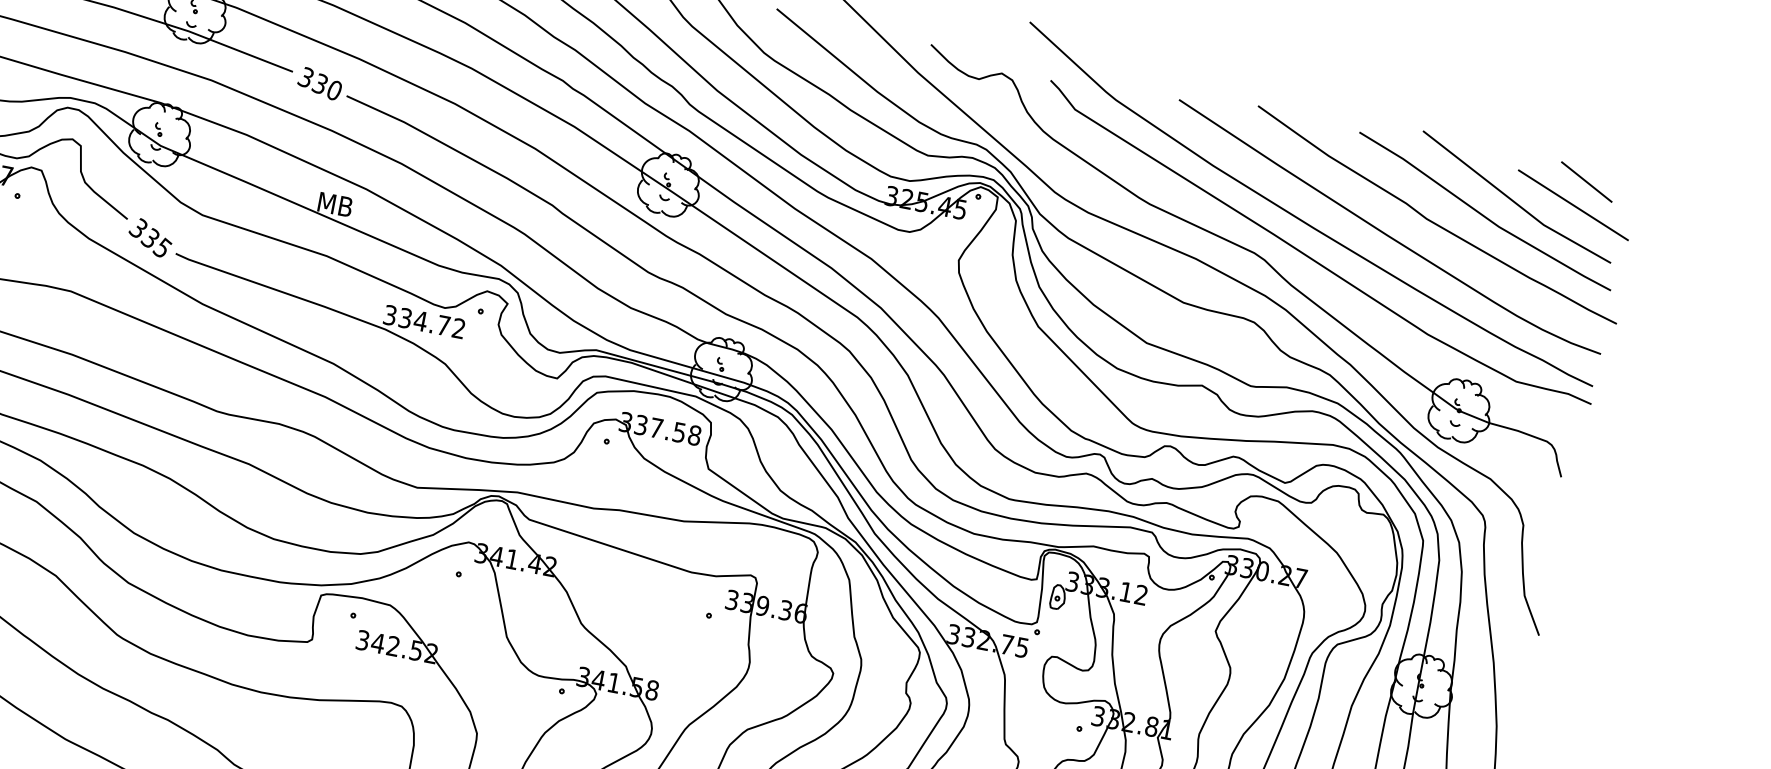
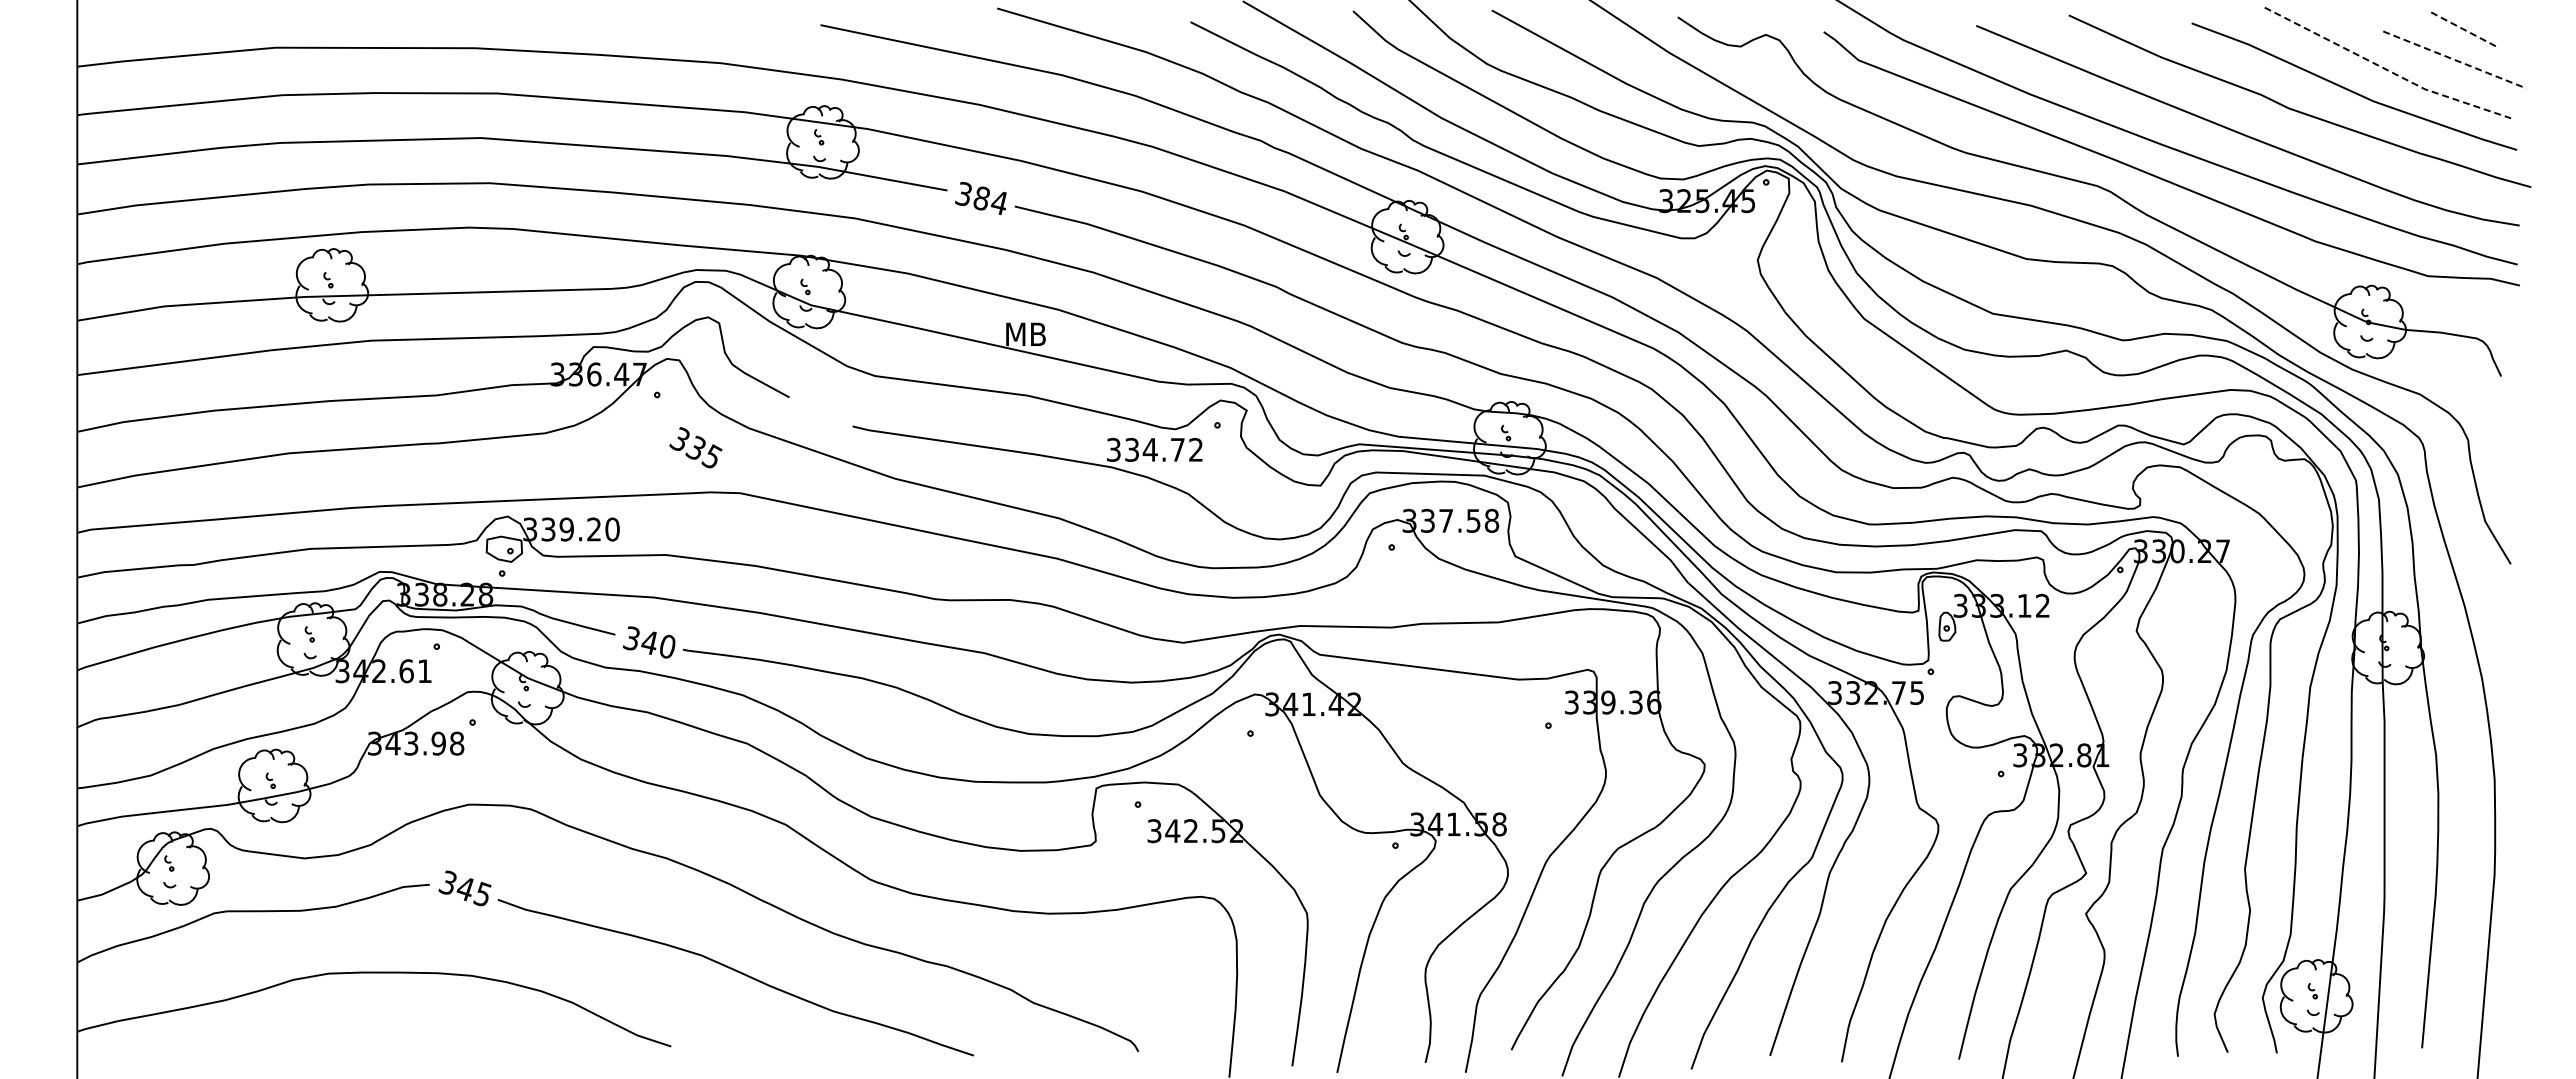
text: (326, 86) -> (989, 200), 330 -> 384
line: (1587, 182) -> (2465, 30), solid -> dashed
line: (1513, 202) -> (2385, 69), solid -> dashed
line: (1573, 205) -> (2455, 60), solid -> dashed
text: (150, 237) -> (695, 447), moved

